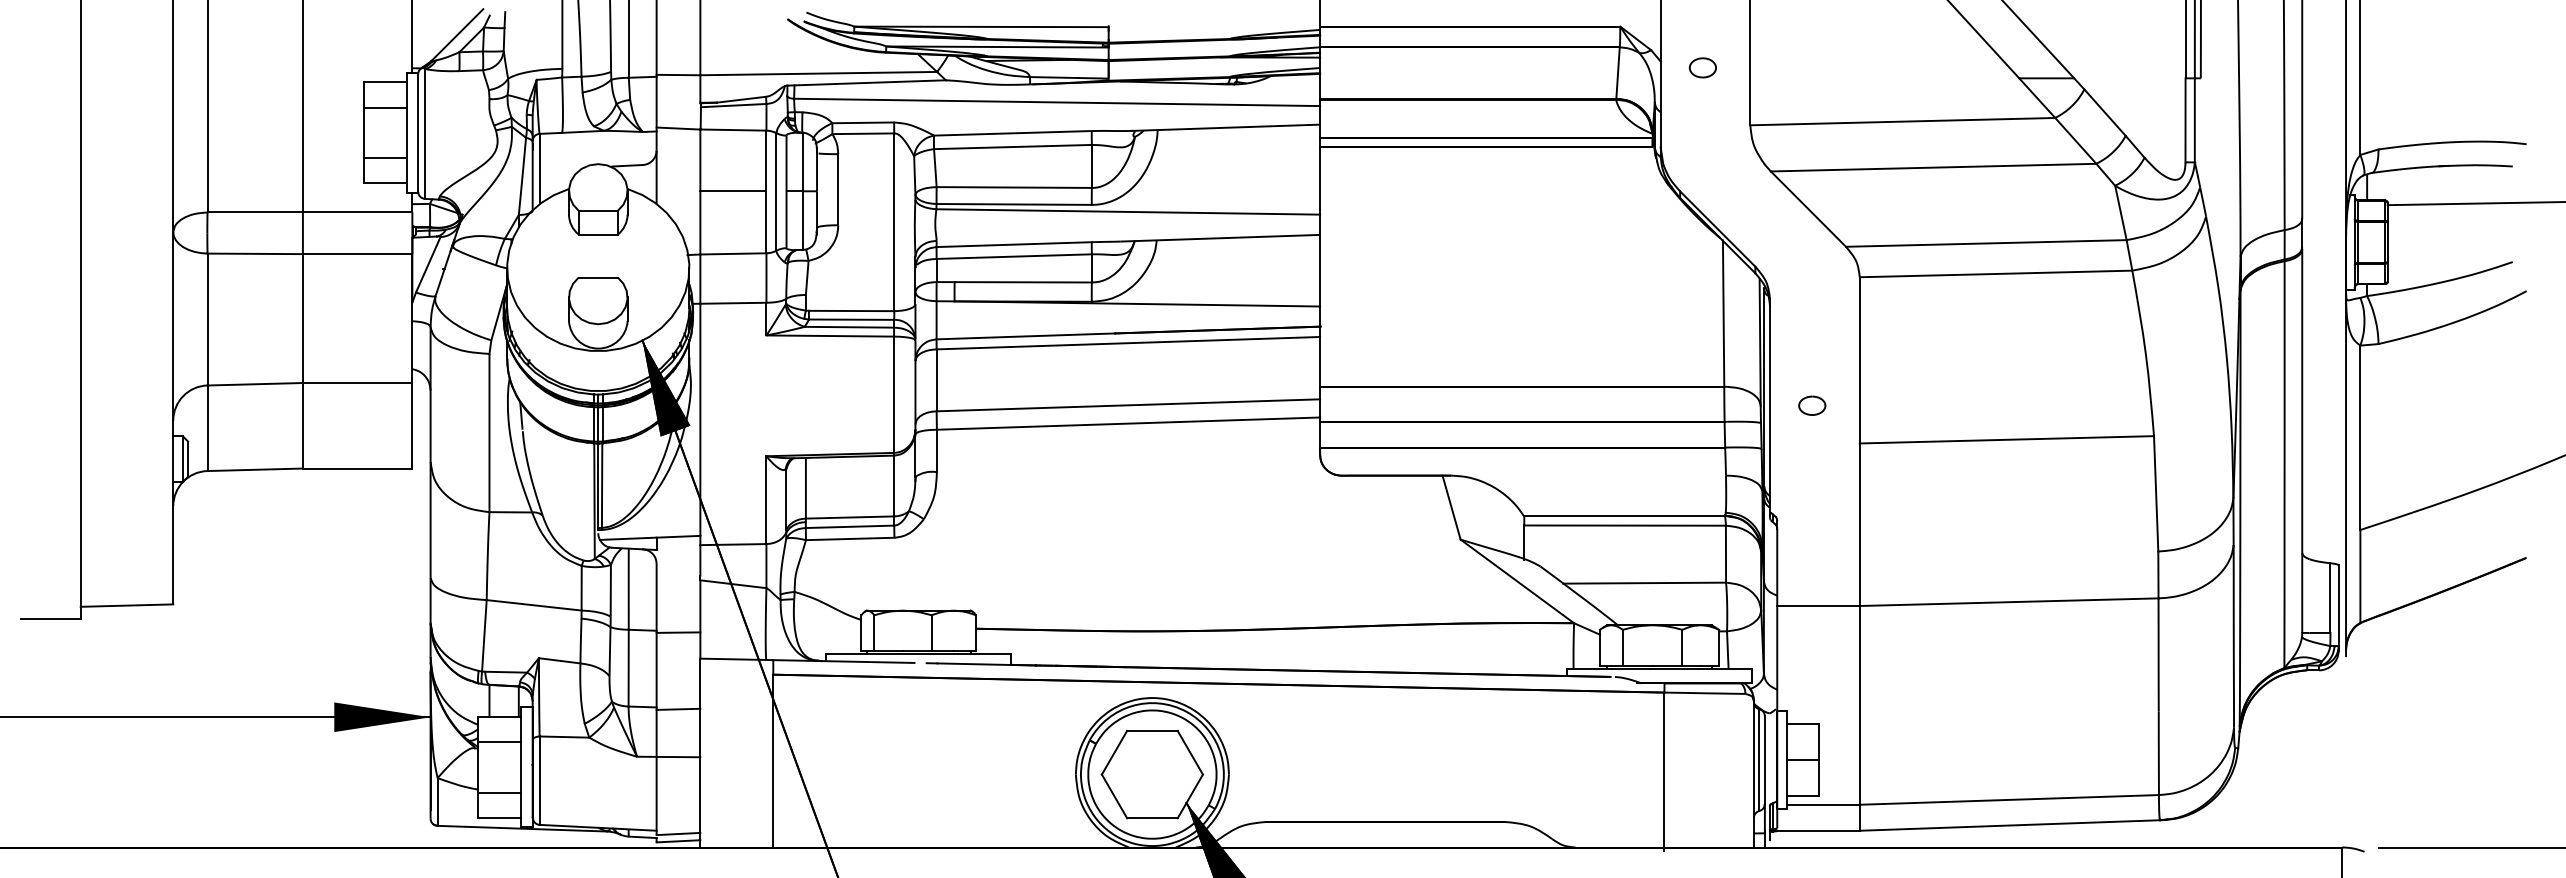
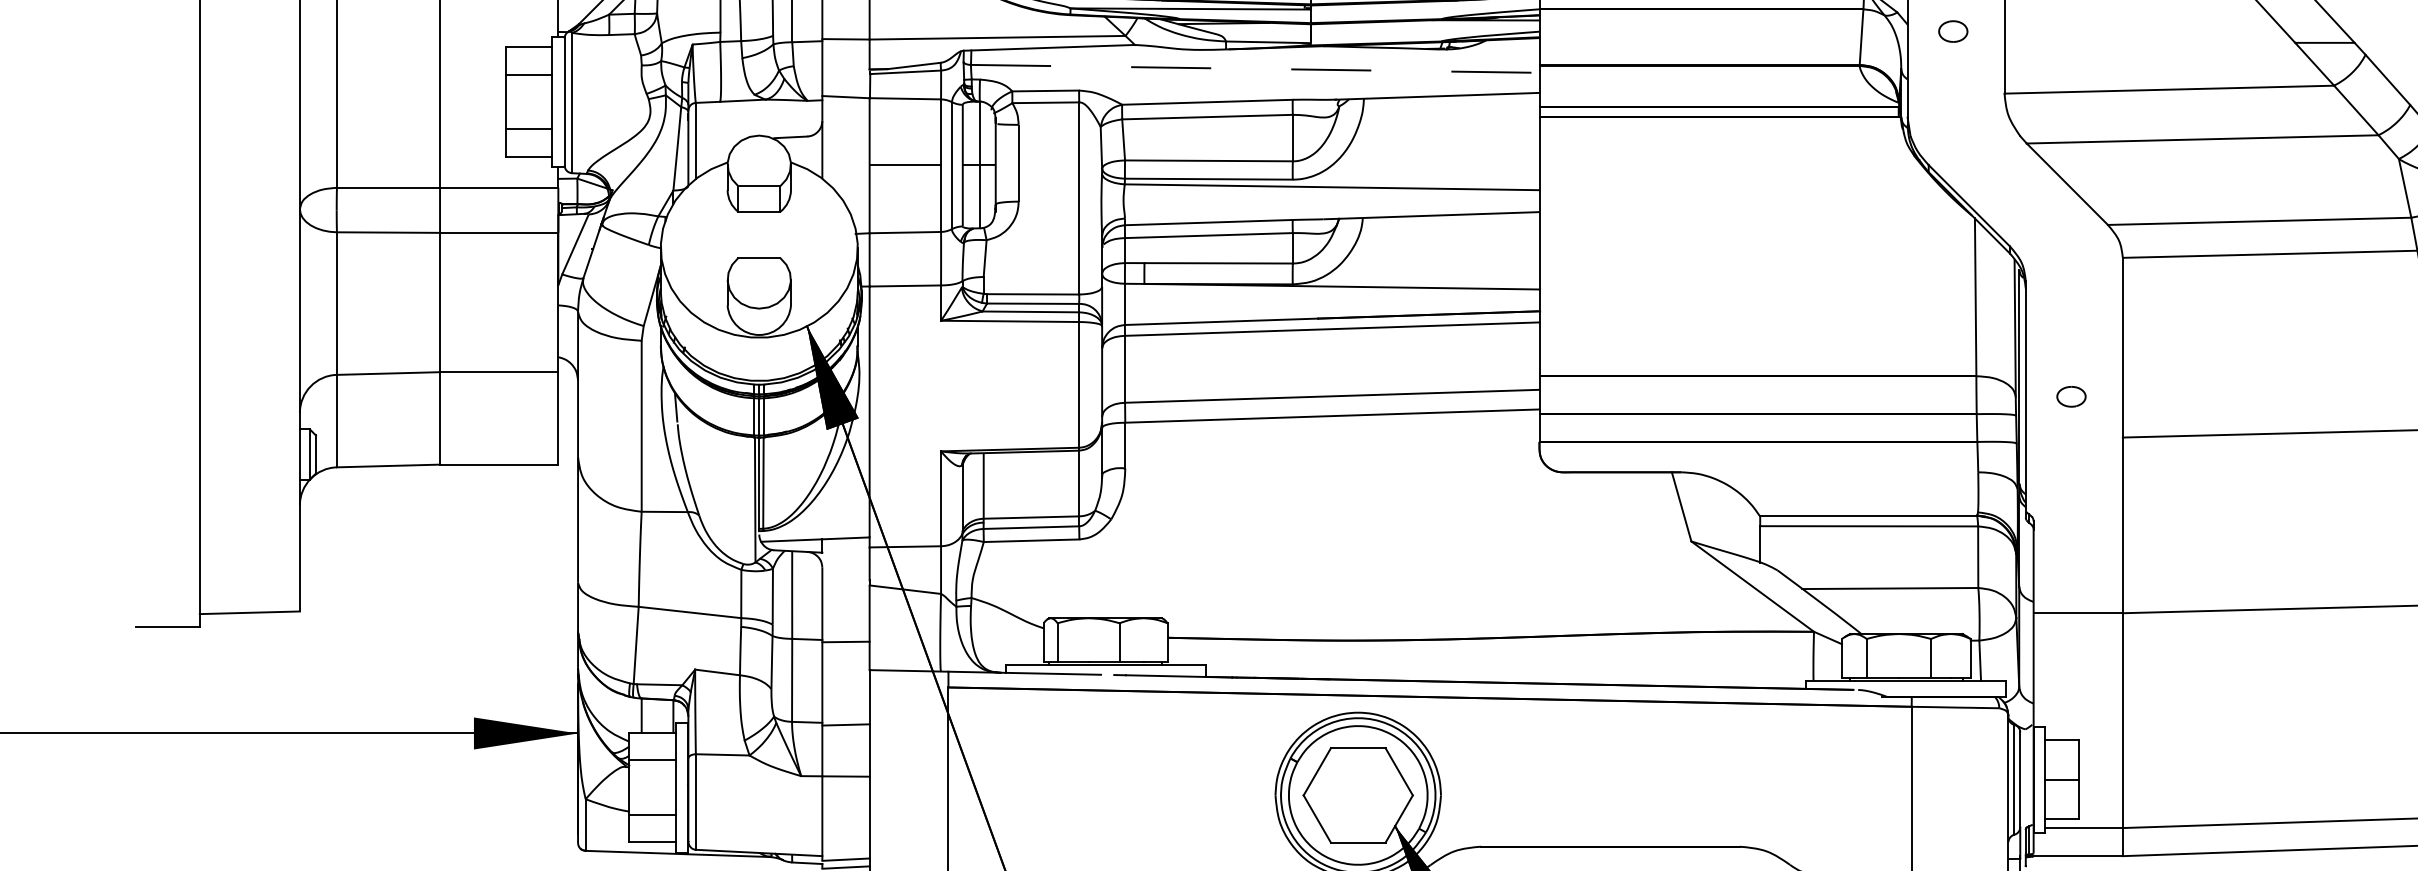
line: (1057, 102) -> (1255, 68), solid -> dashed

